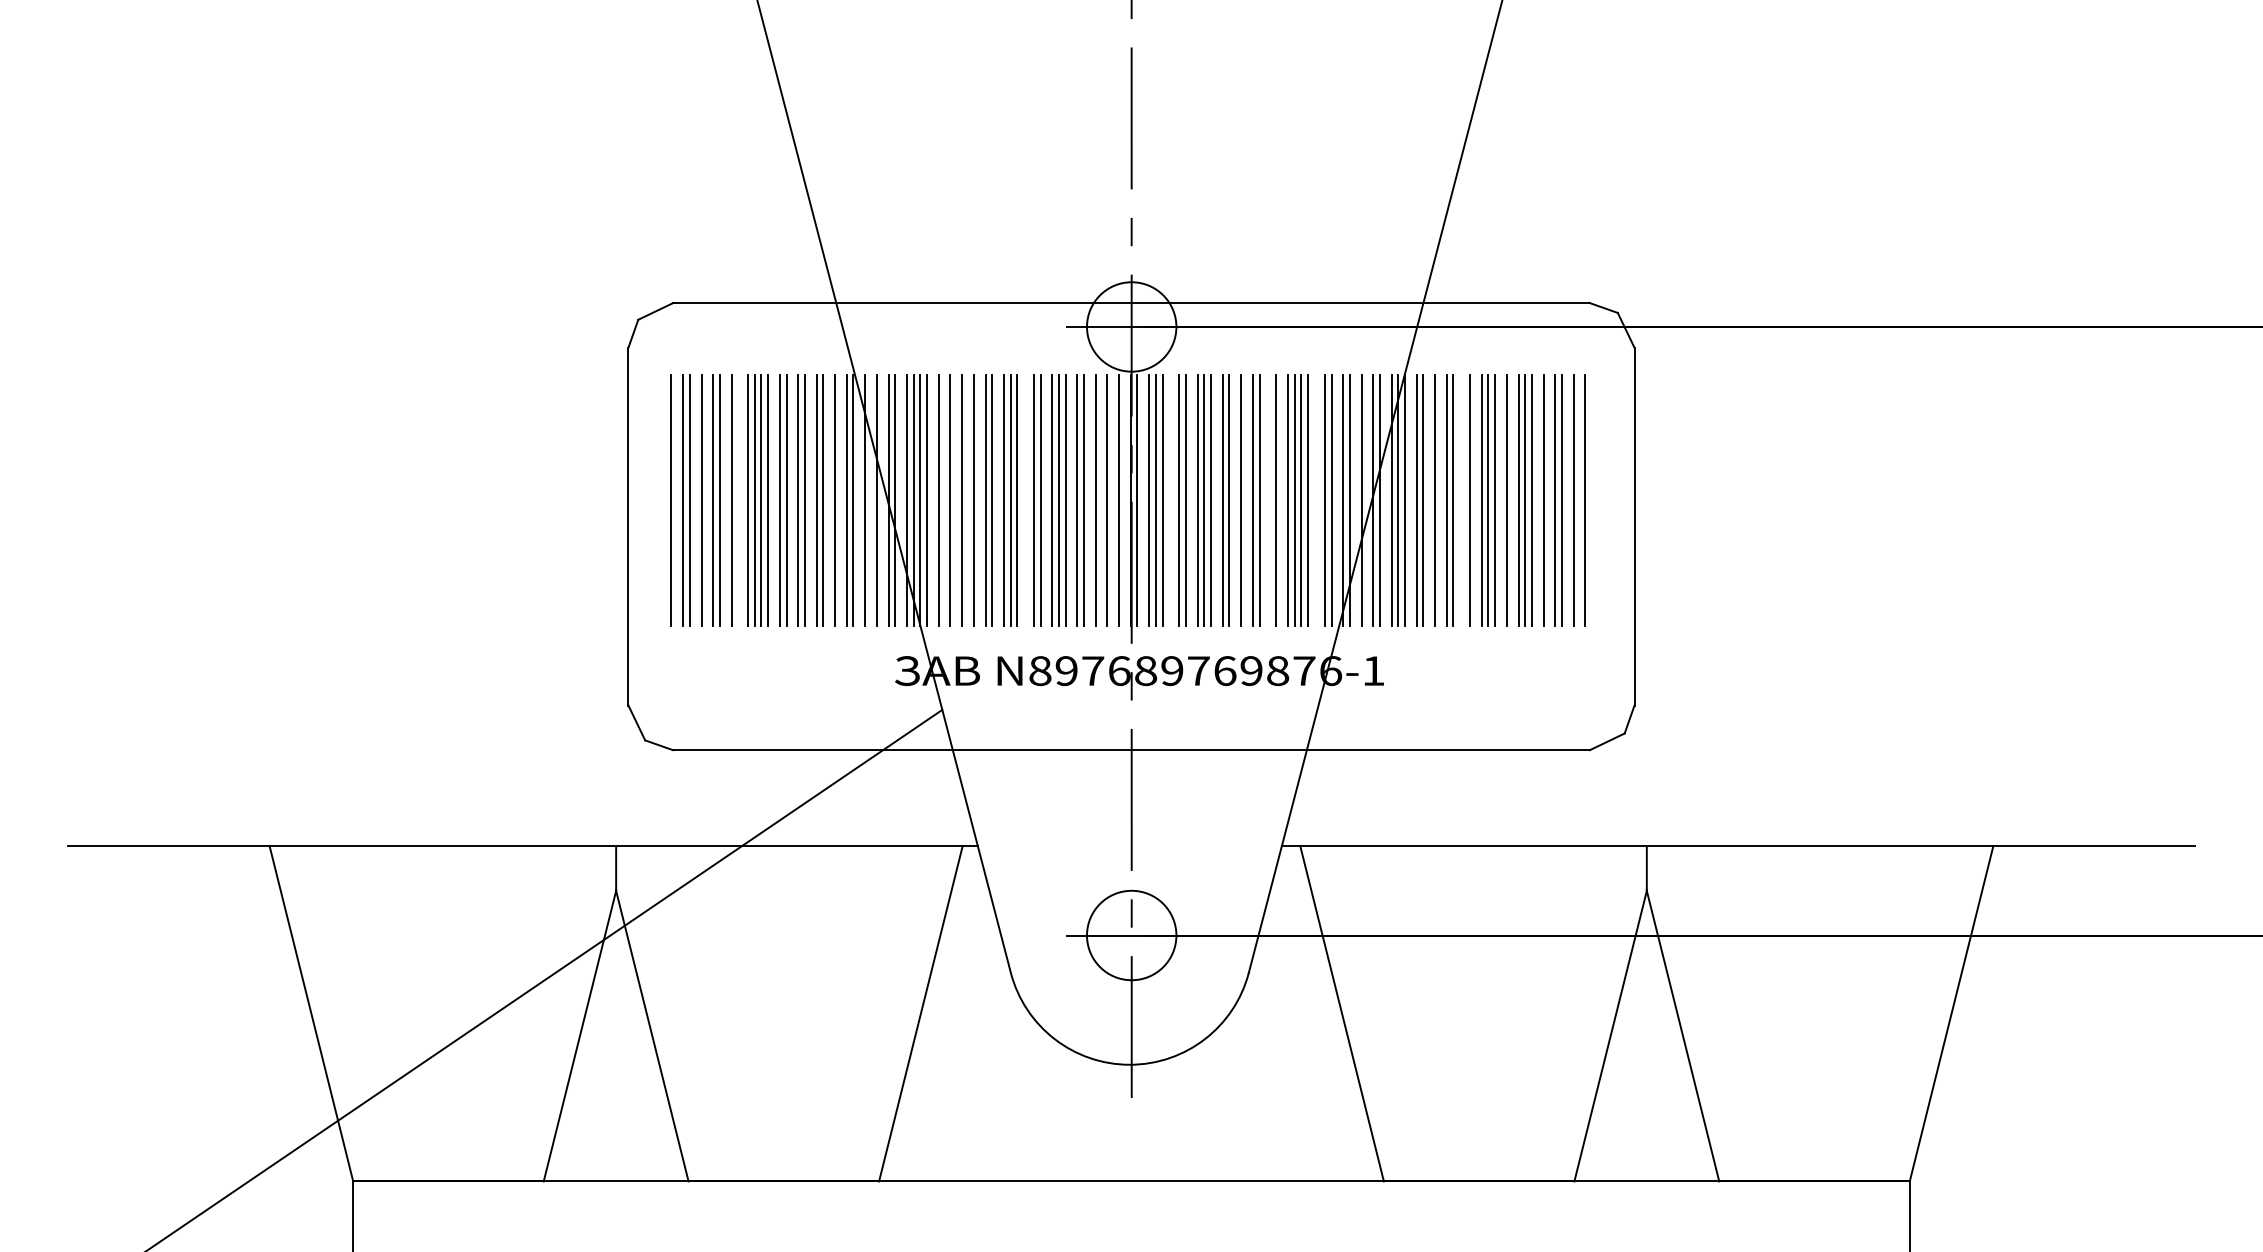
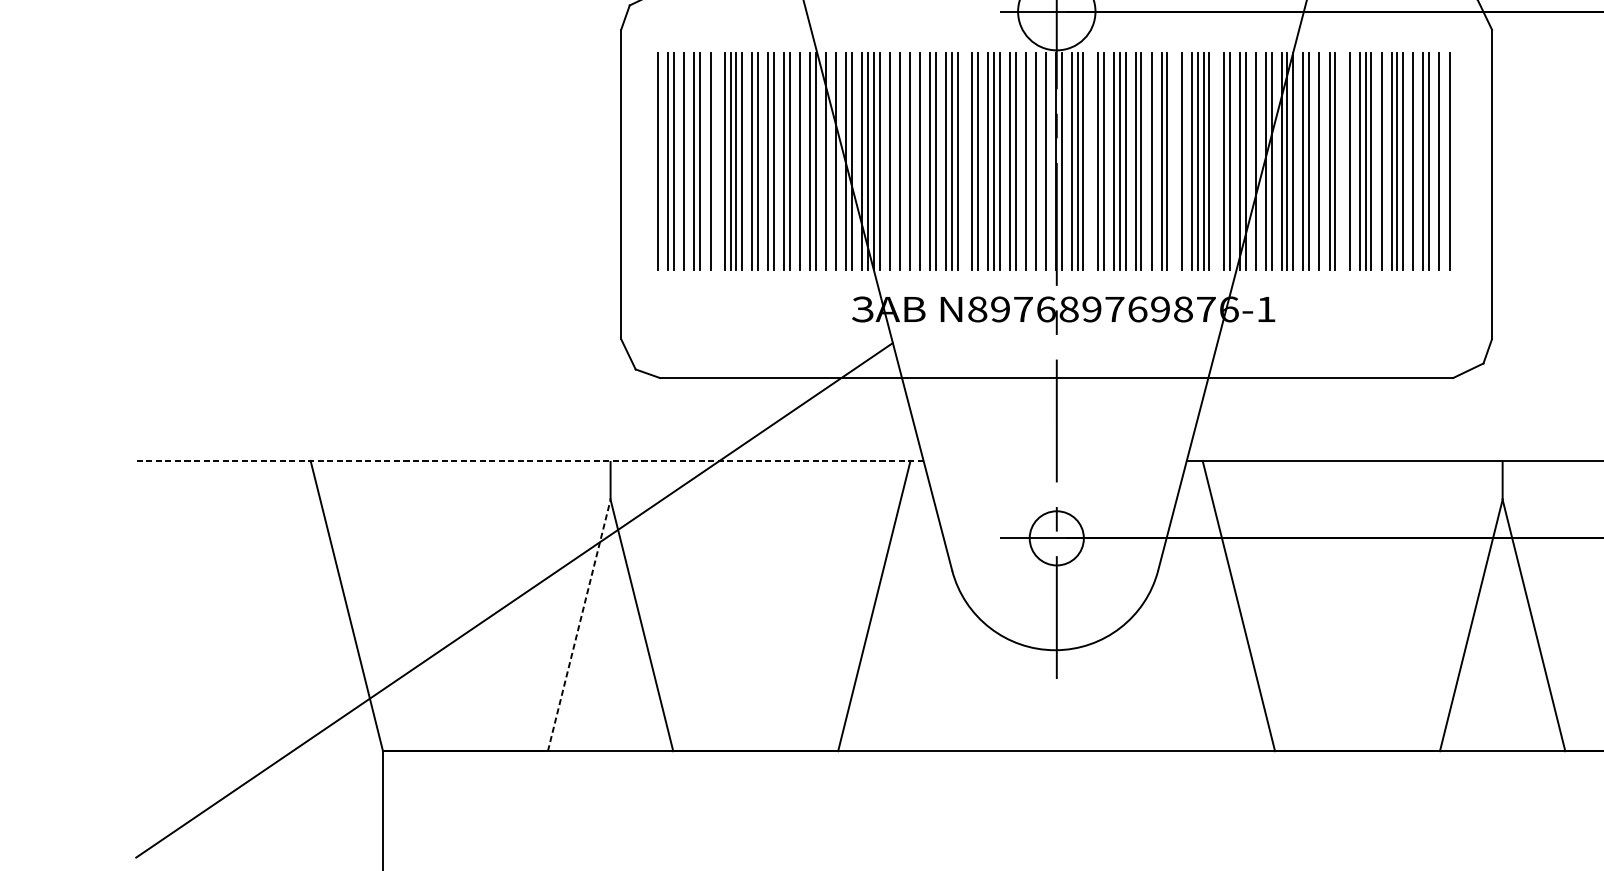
line: (522, 846) -> (529, 461), solid -> dashed
circle: (1131, 935) -> (1056, 538), size x0.7
line: (580, 1035) -> (579, 624), solid -> dashed

